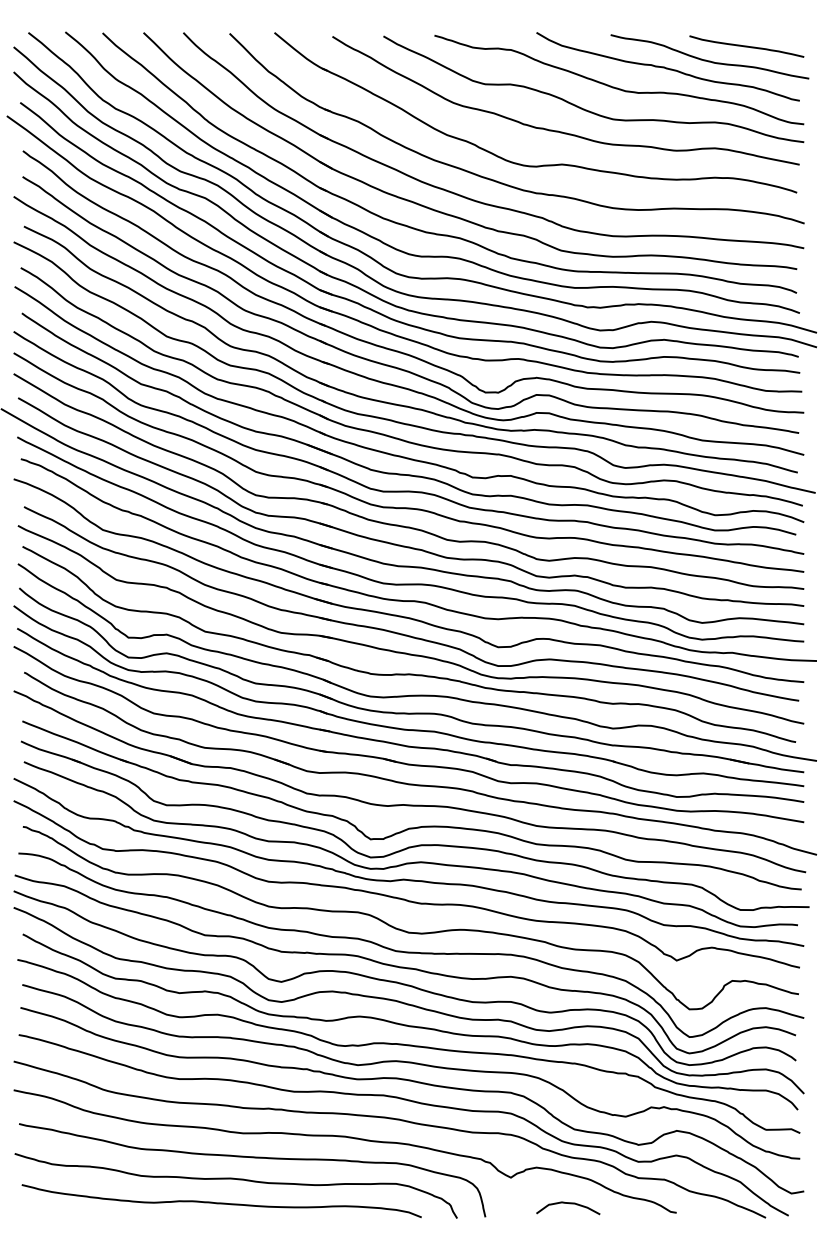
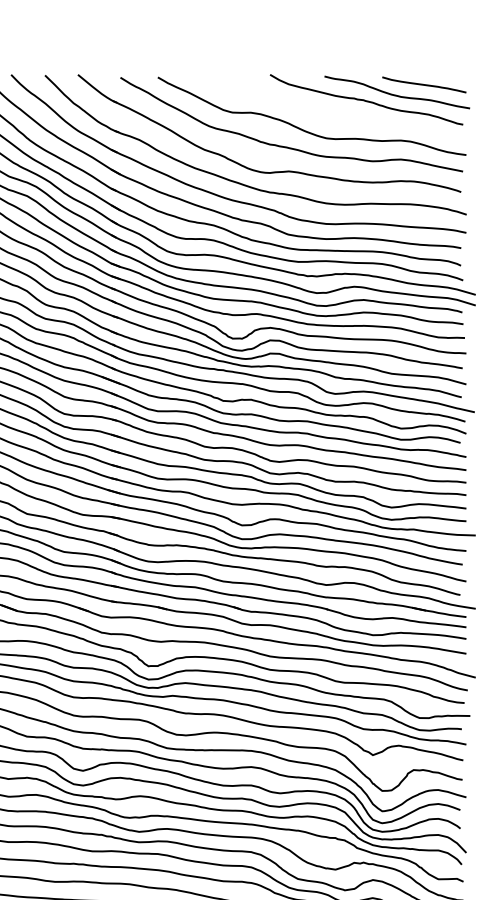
curve: (617, 87) -> (329, 114), removed

